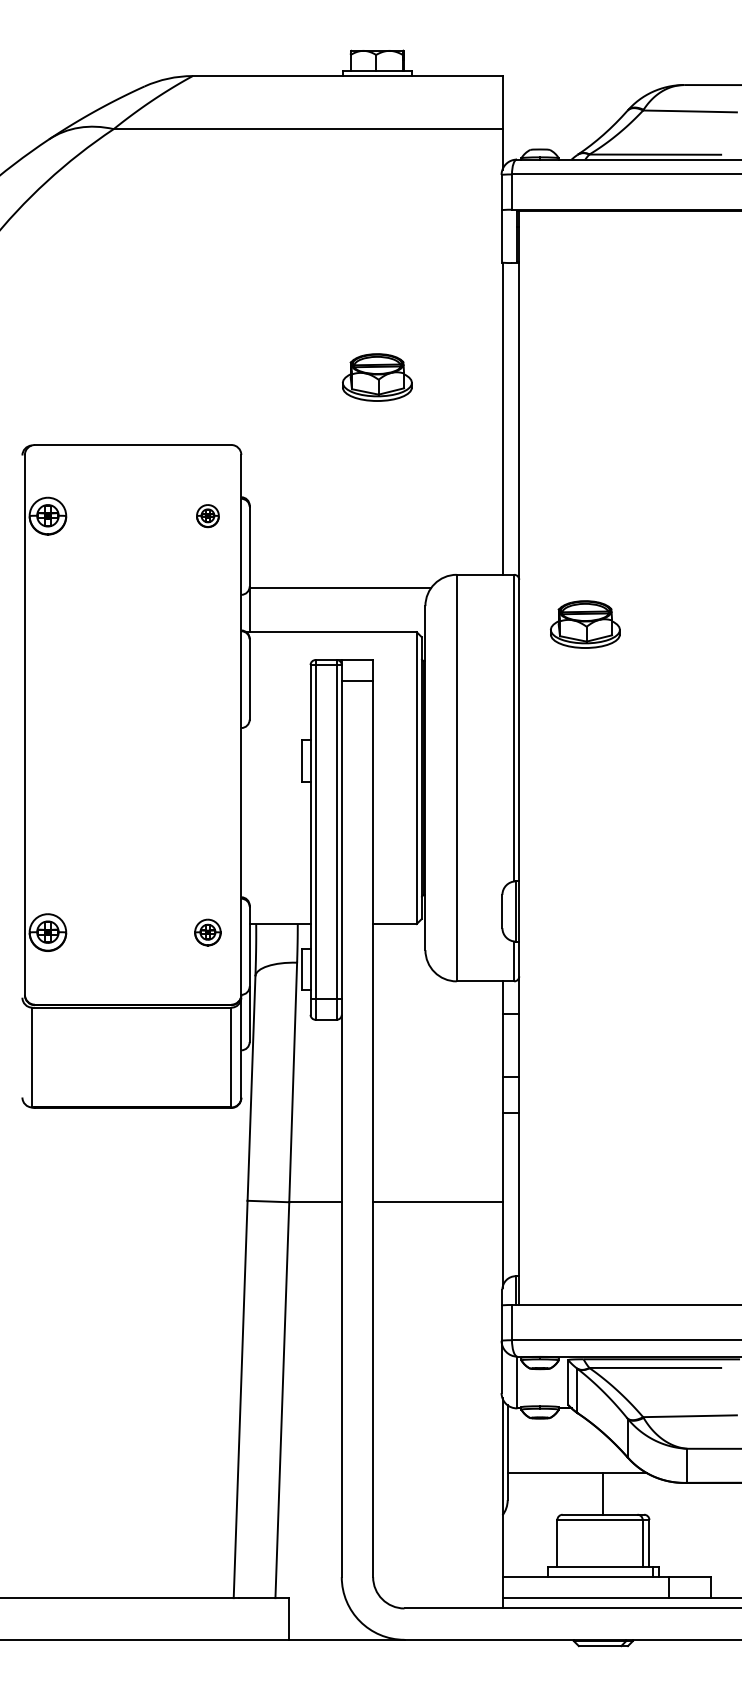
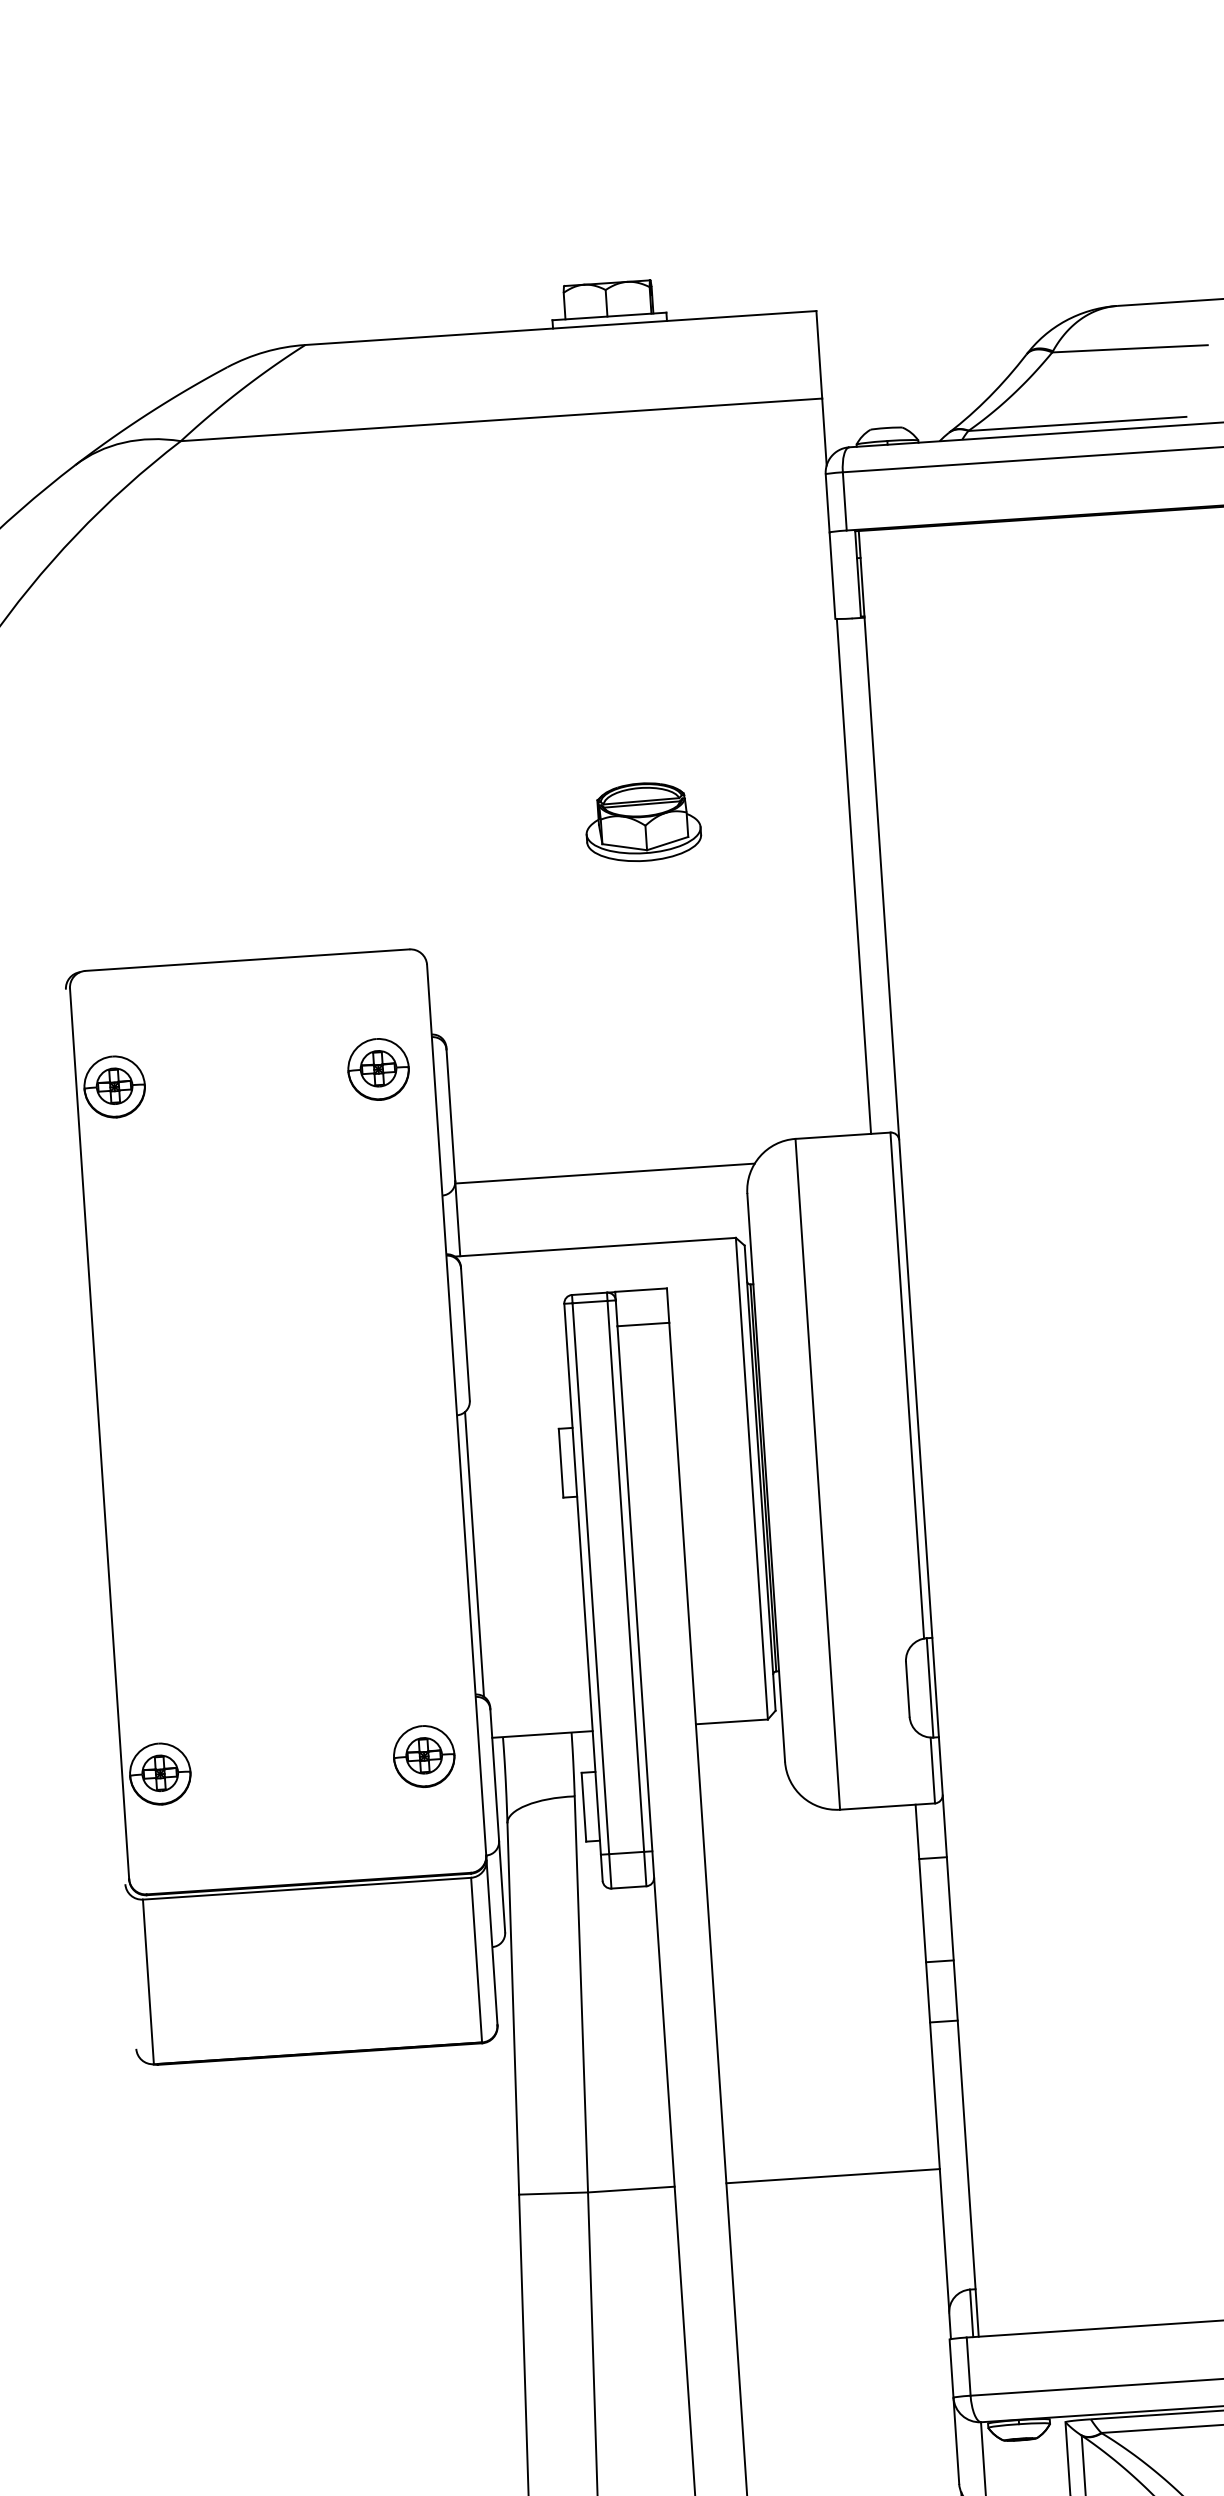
part: (207, 515) -> (377, 1068), size x1.67
part: (585, 624) -> (1013, 1206), removed
line: (246, 812) -> (474, 1554), added
part: (207, 932) -> (423, 1756), size x1.43

